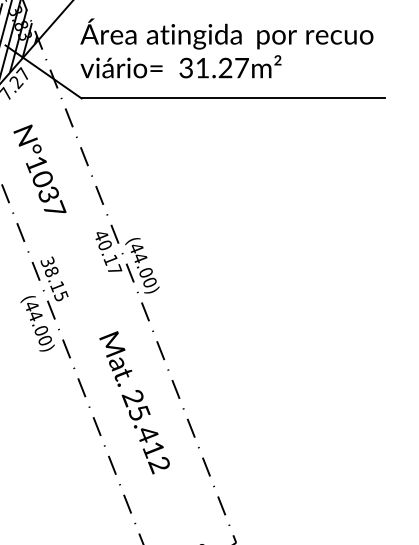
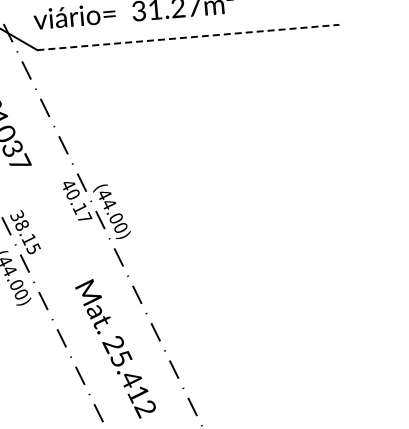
line: (233, 98) -> (188, 37), solid -> dashed

